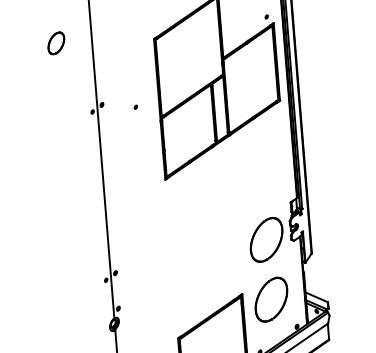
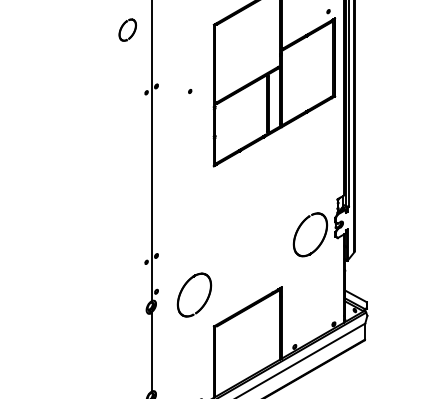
part: (56, 42) -> (127, 29), moved
part: (271, 299) -> (194, 294), moved

